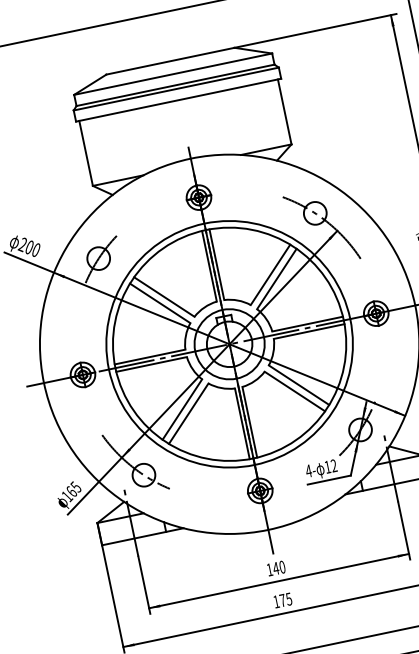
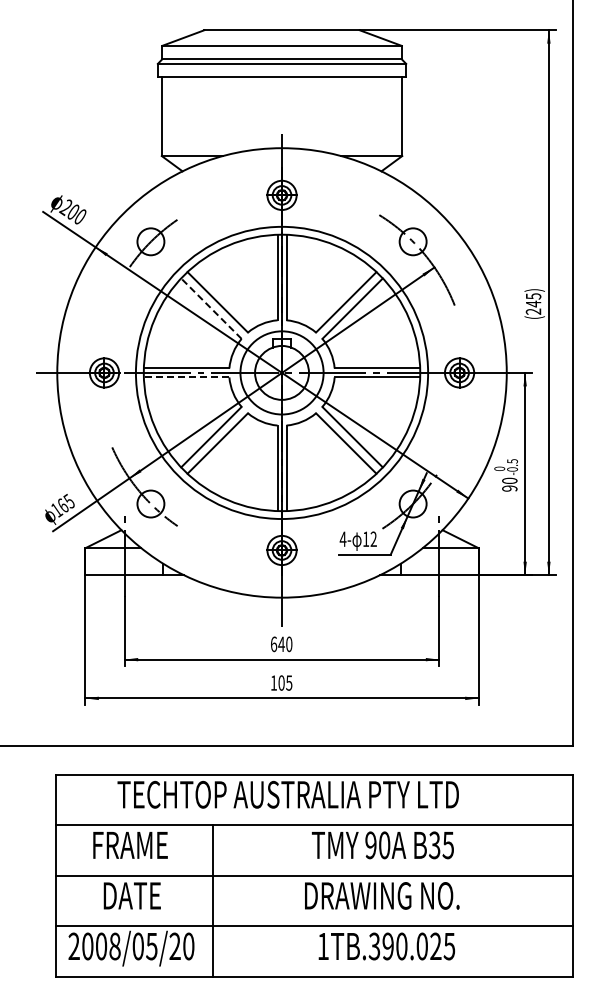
line: (160, 303) -> (211, 308), solid -> dashed
line: (151, 364) -> (186, 377), solid -> dashed
text: (270, 569) -> (274, 644), 140 -> 640
text: (282, 600) -> (281, 682), 175 -> 105

